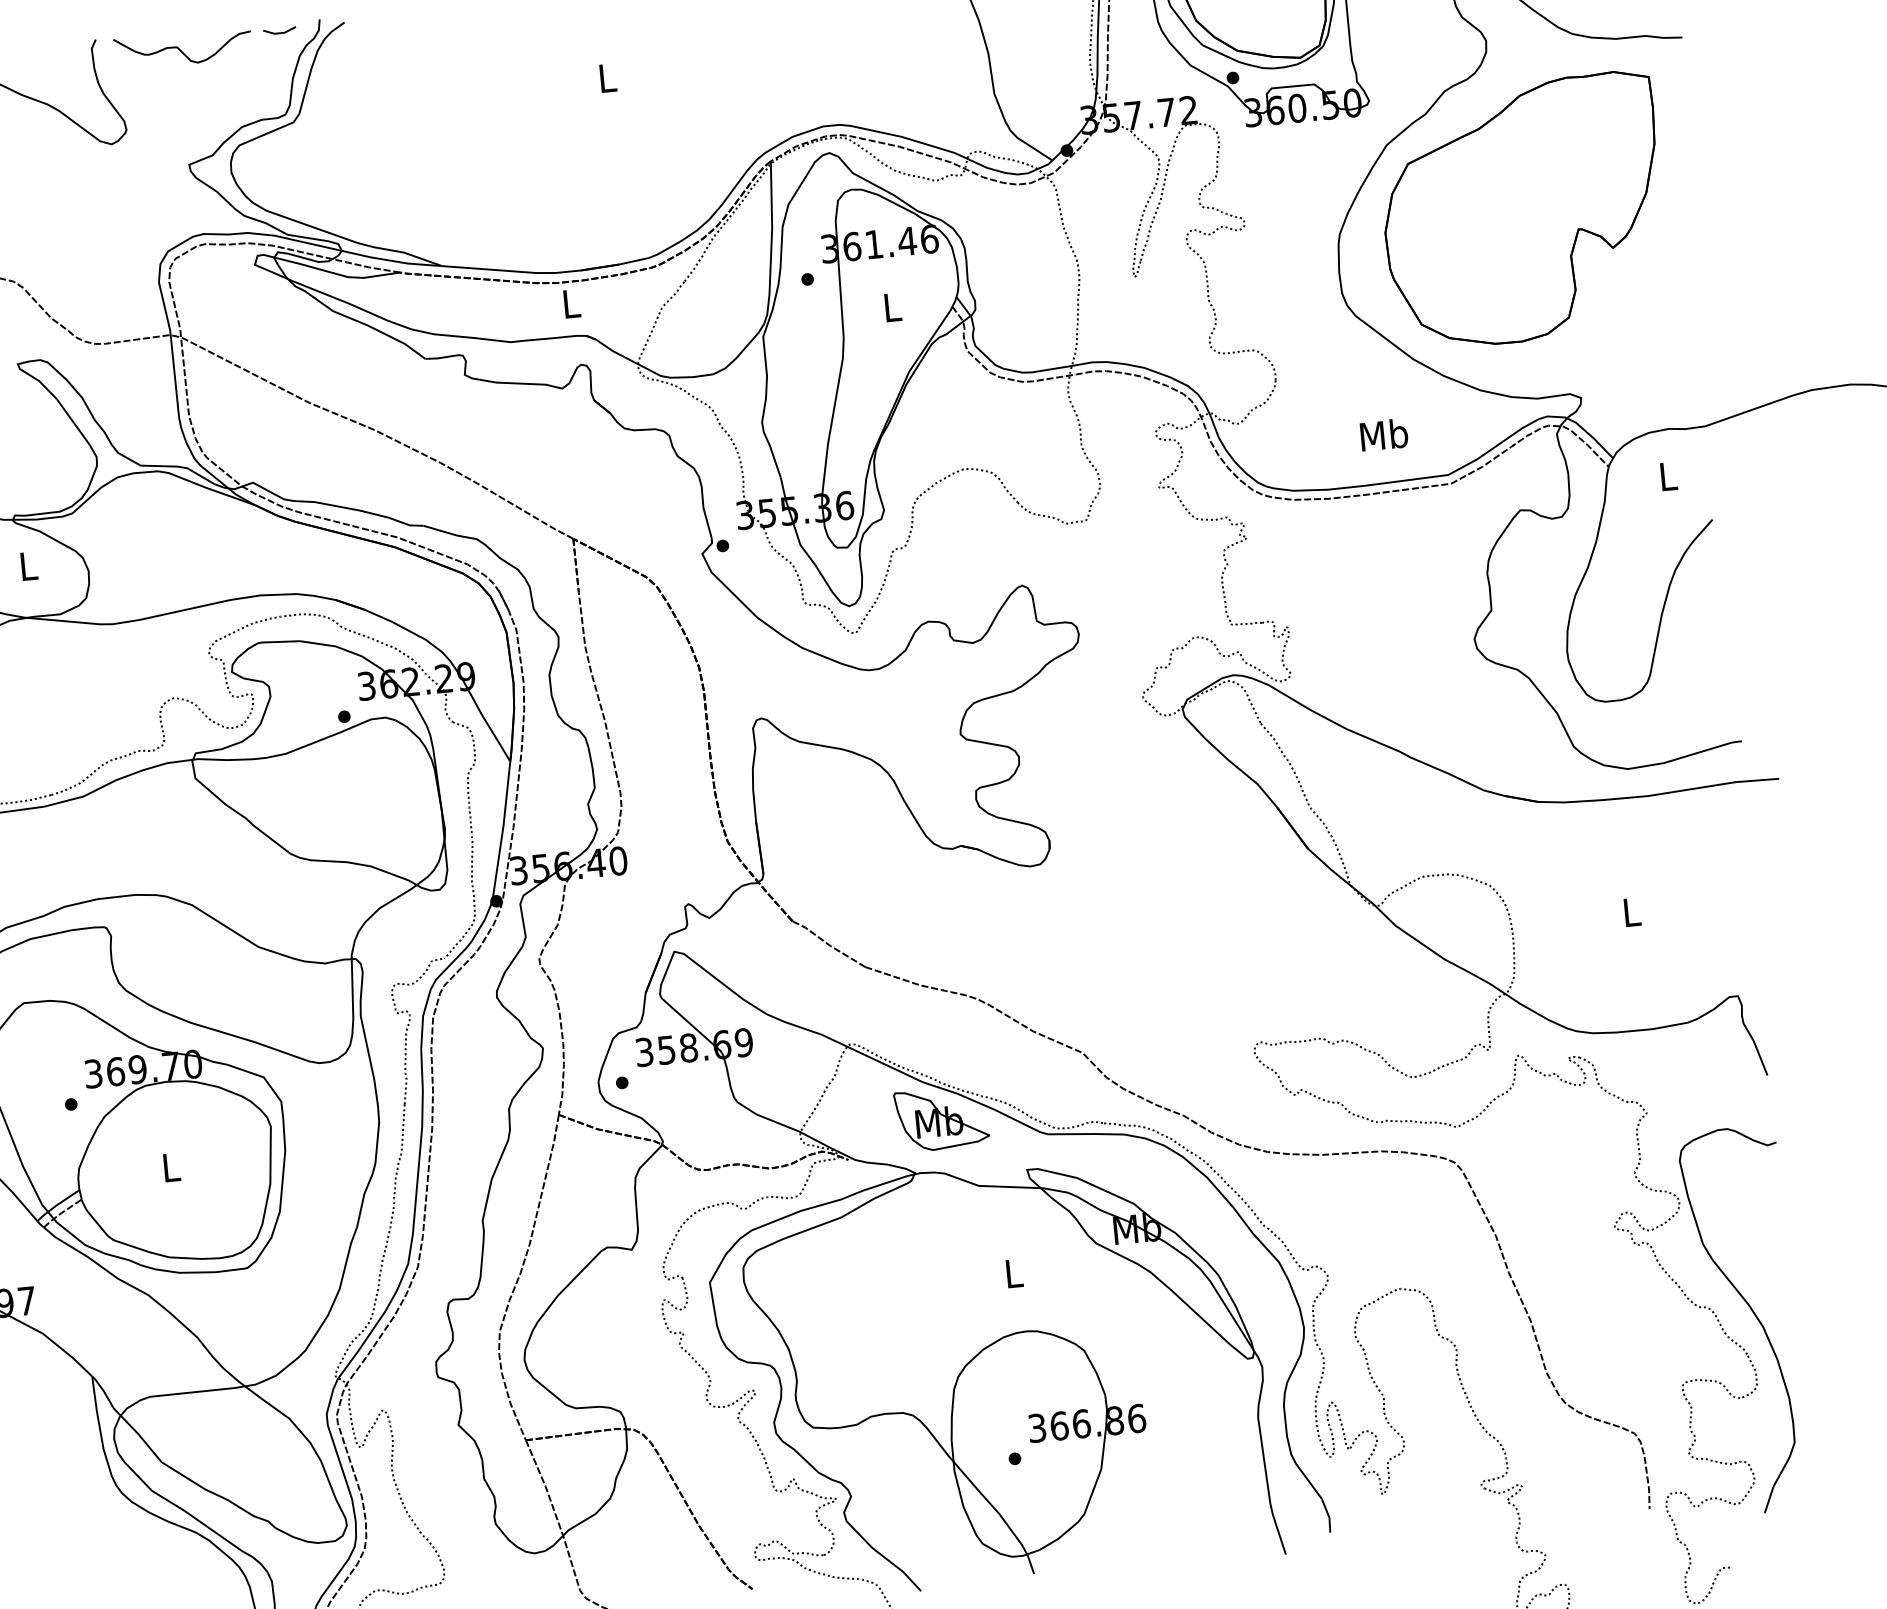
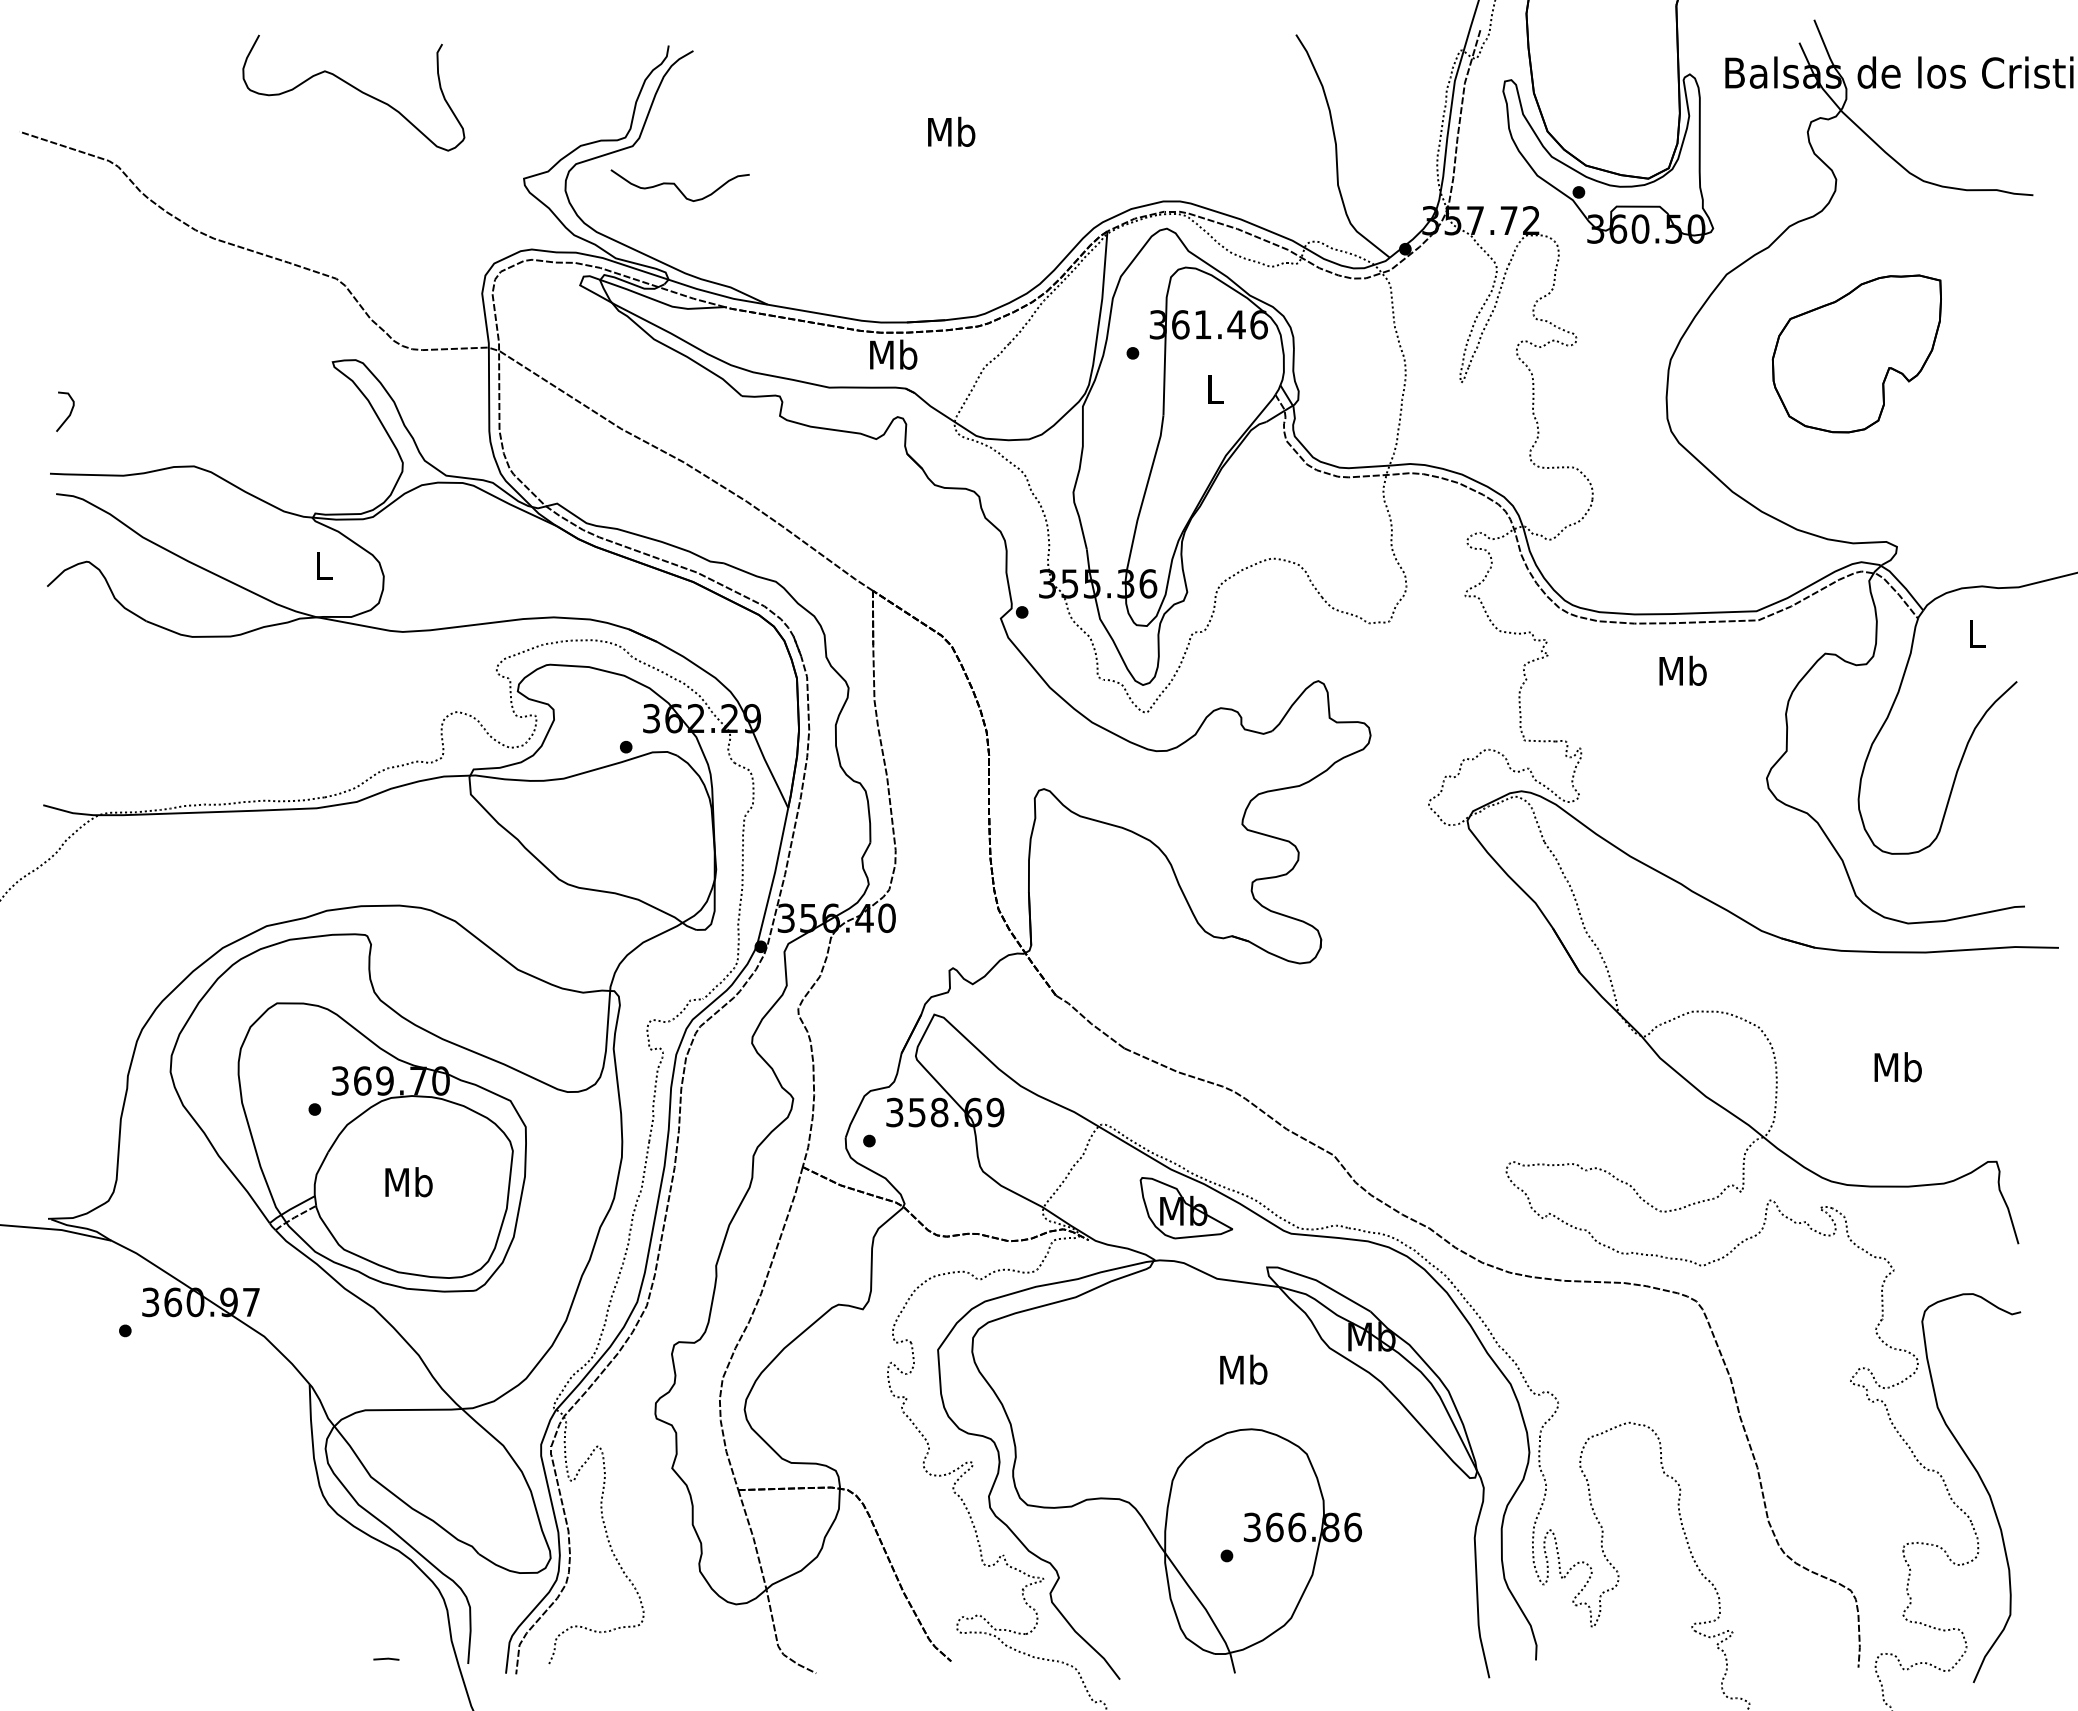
line: (279, 32) -> (627, 54), removed
curve: (180, 49) -> (677, 186), moved
text: (607, 77) -> (951, 131), L -> Mb
part: (1522, 210) -> (1856, 353), size x0.6
text: (571, 303) -> (893, 354), L -> Mb
text: (1383, 434) -> (1682, 670), moved
text: (1631, 912) -> (1897, 1067), L -> Mb
text: (170, 1167) -> (408, 1182), L -> Mb
text: (1013, 1273) -> (1243, 1369), L -> Mb

